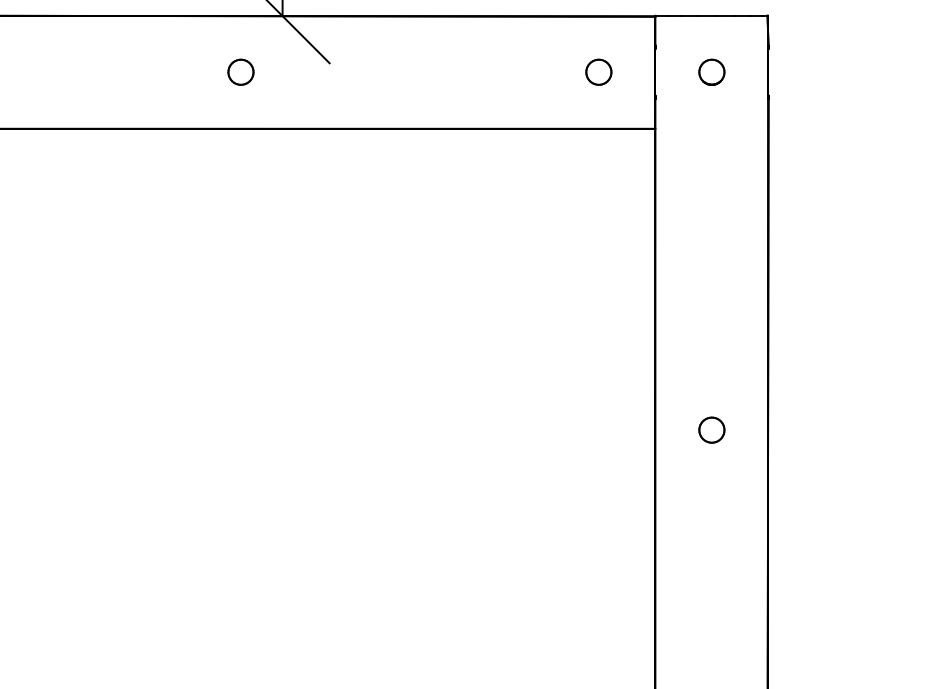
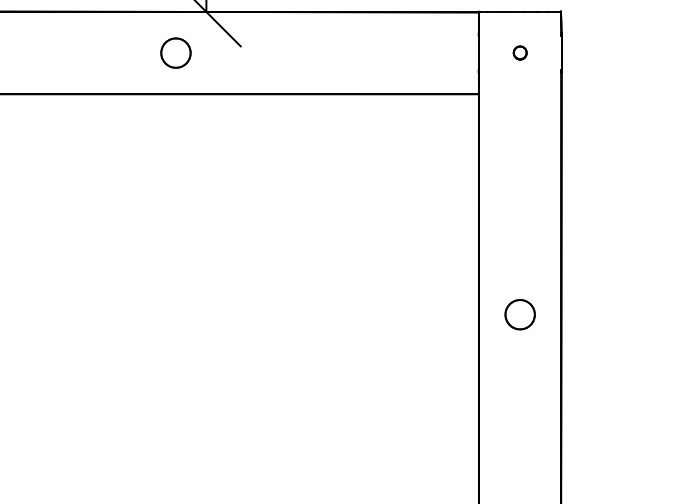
part: (240, 71) -> (175, 52), size x1.6
part: (598, 71) -> (437, 52), removed
part: (711, 71) -> (519, 52), size x0.7
part: (711, 429) -> (519, 314), size x1.6

